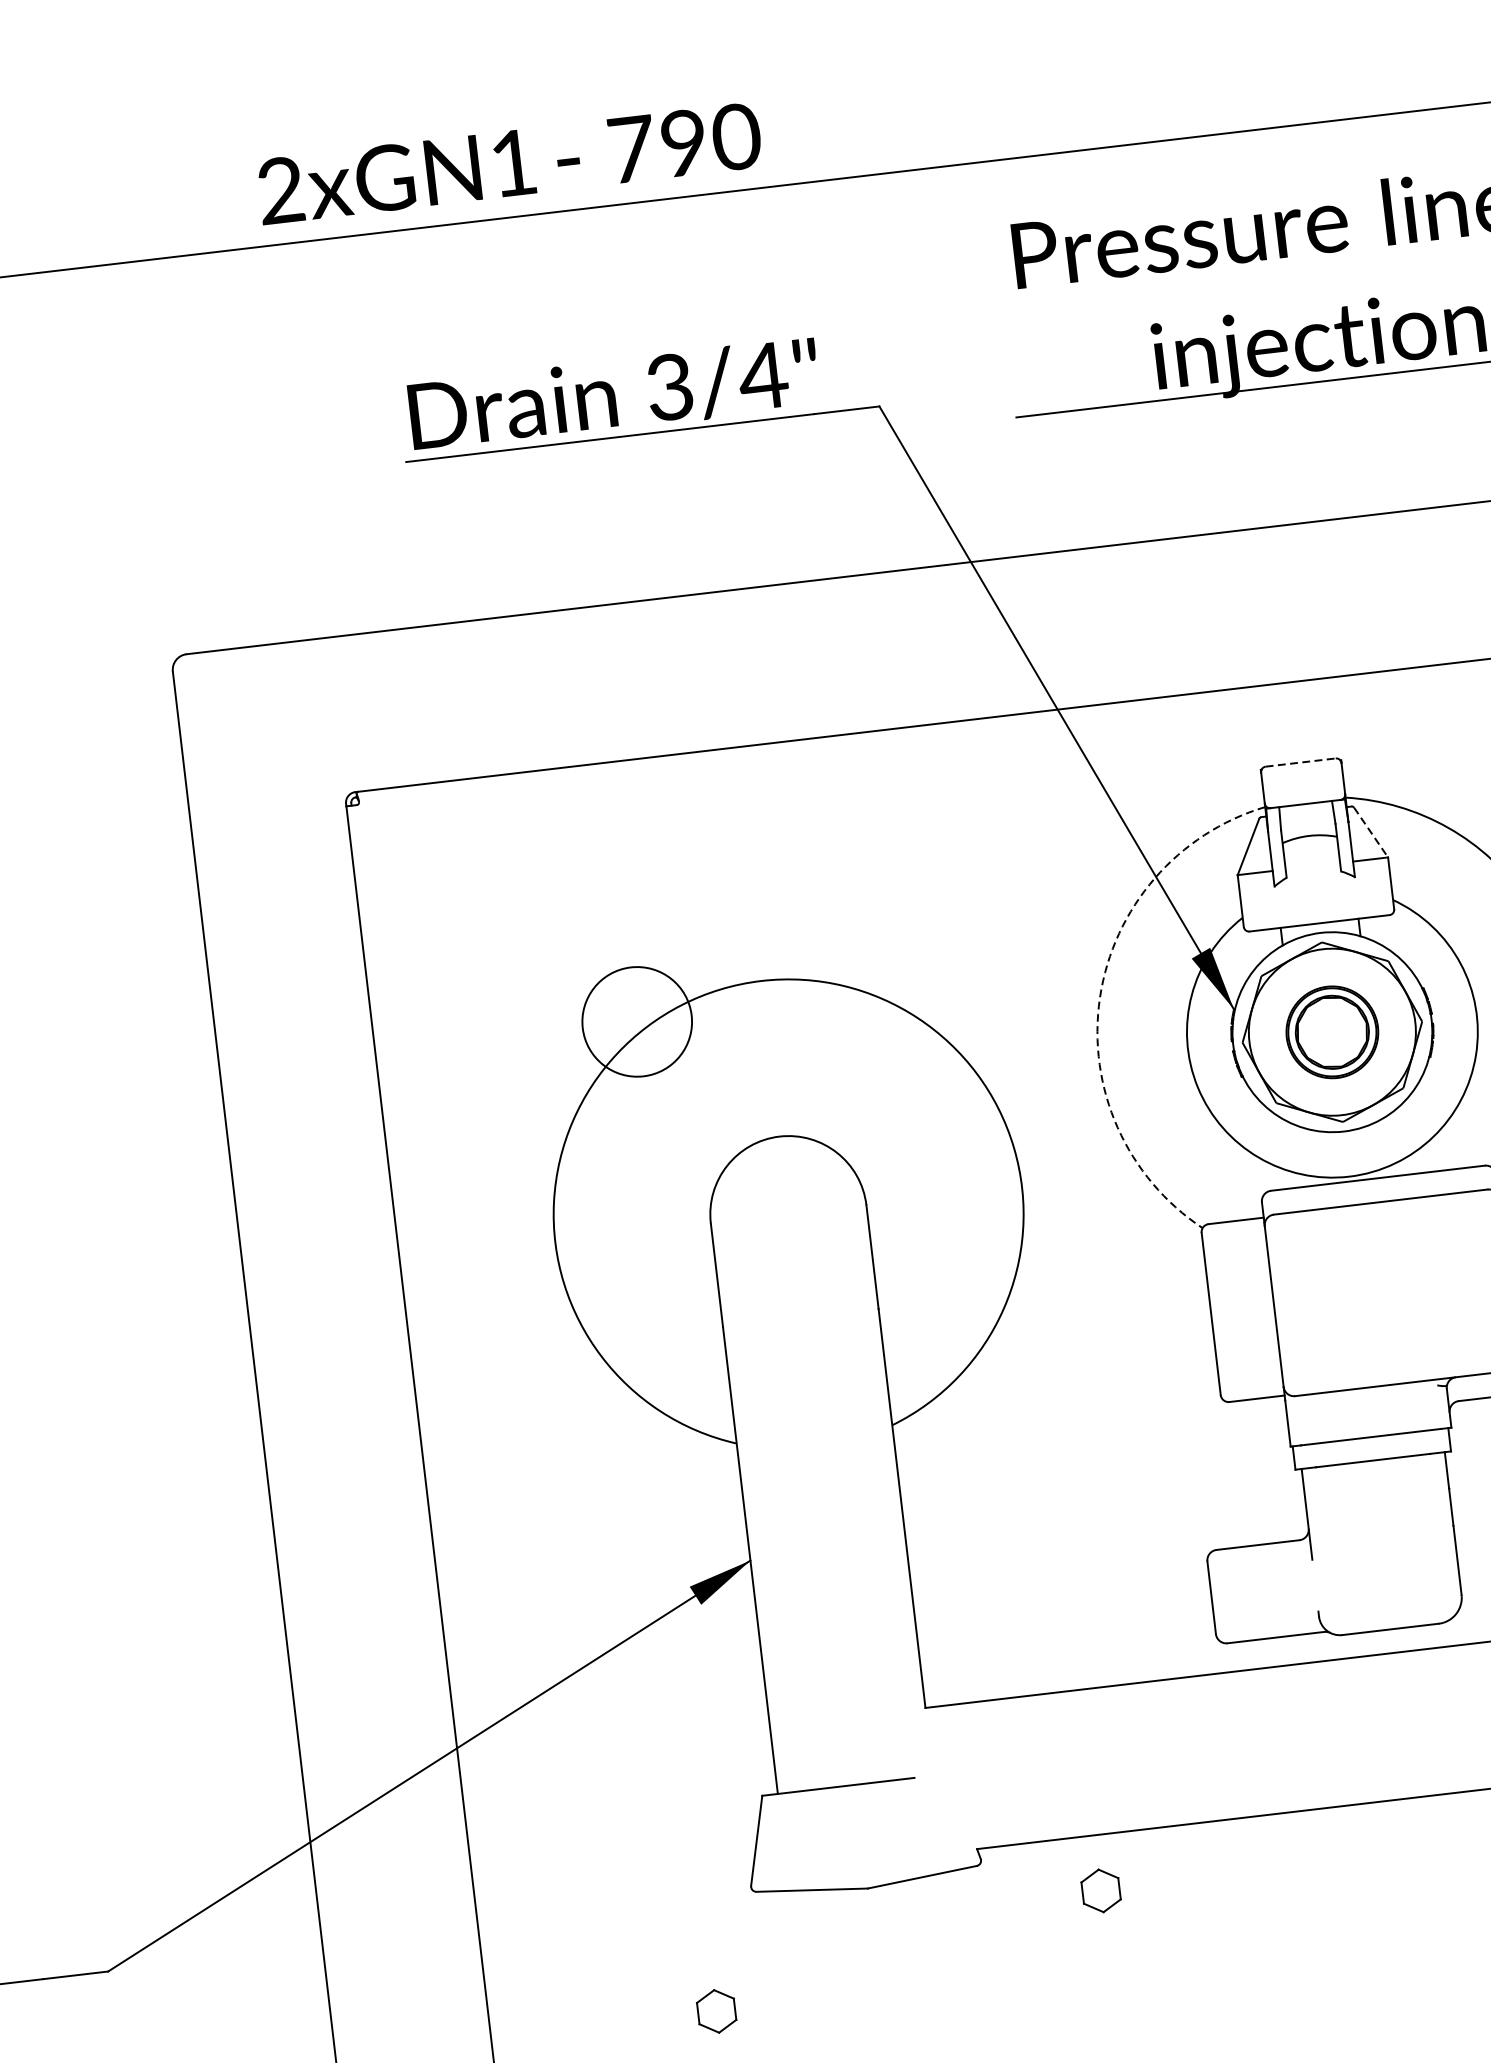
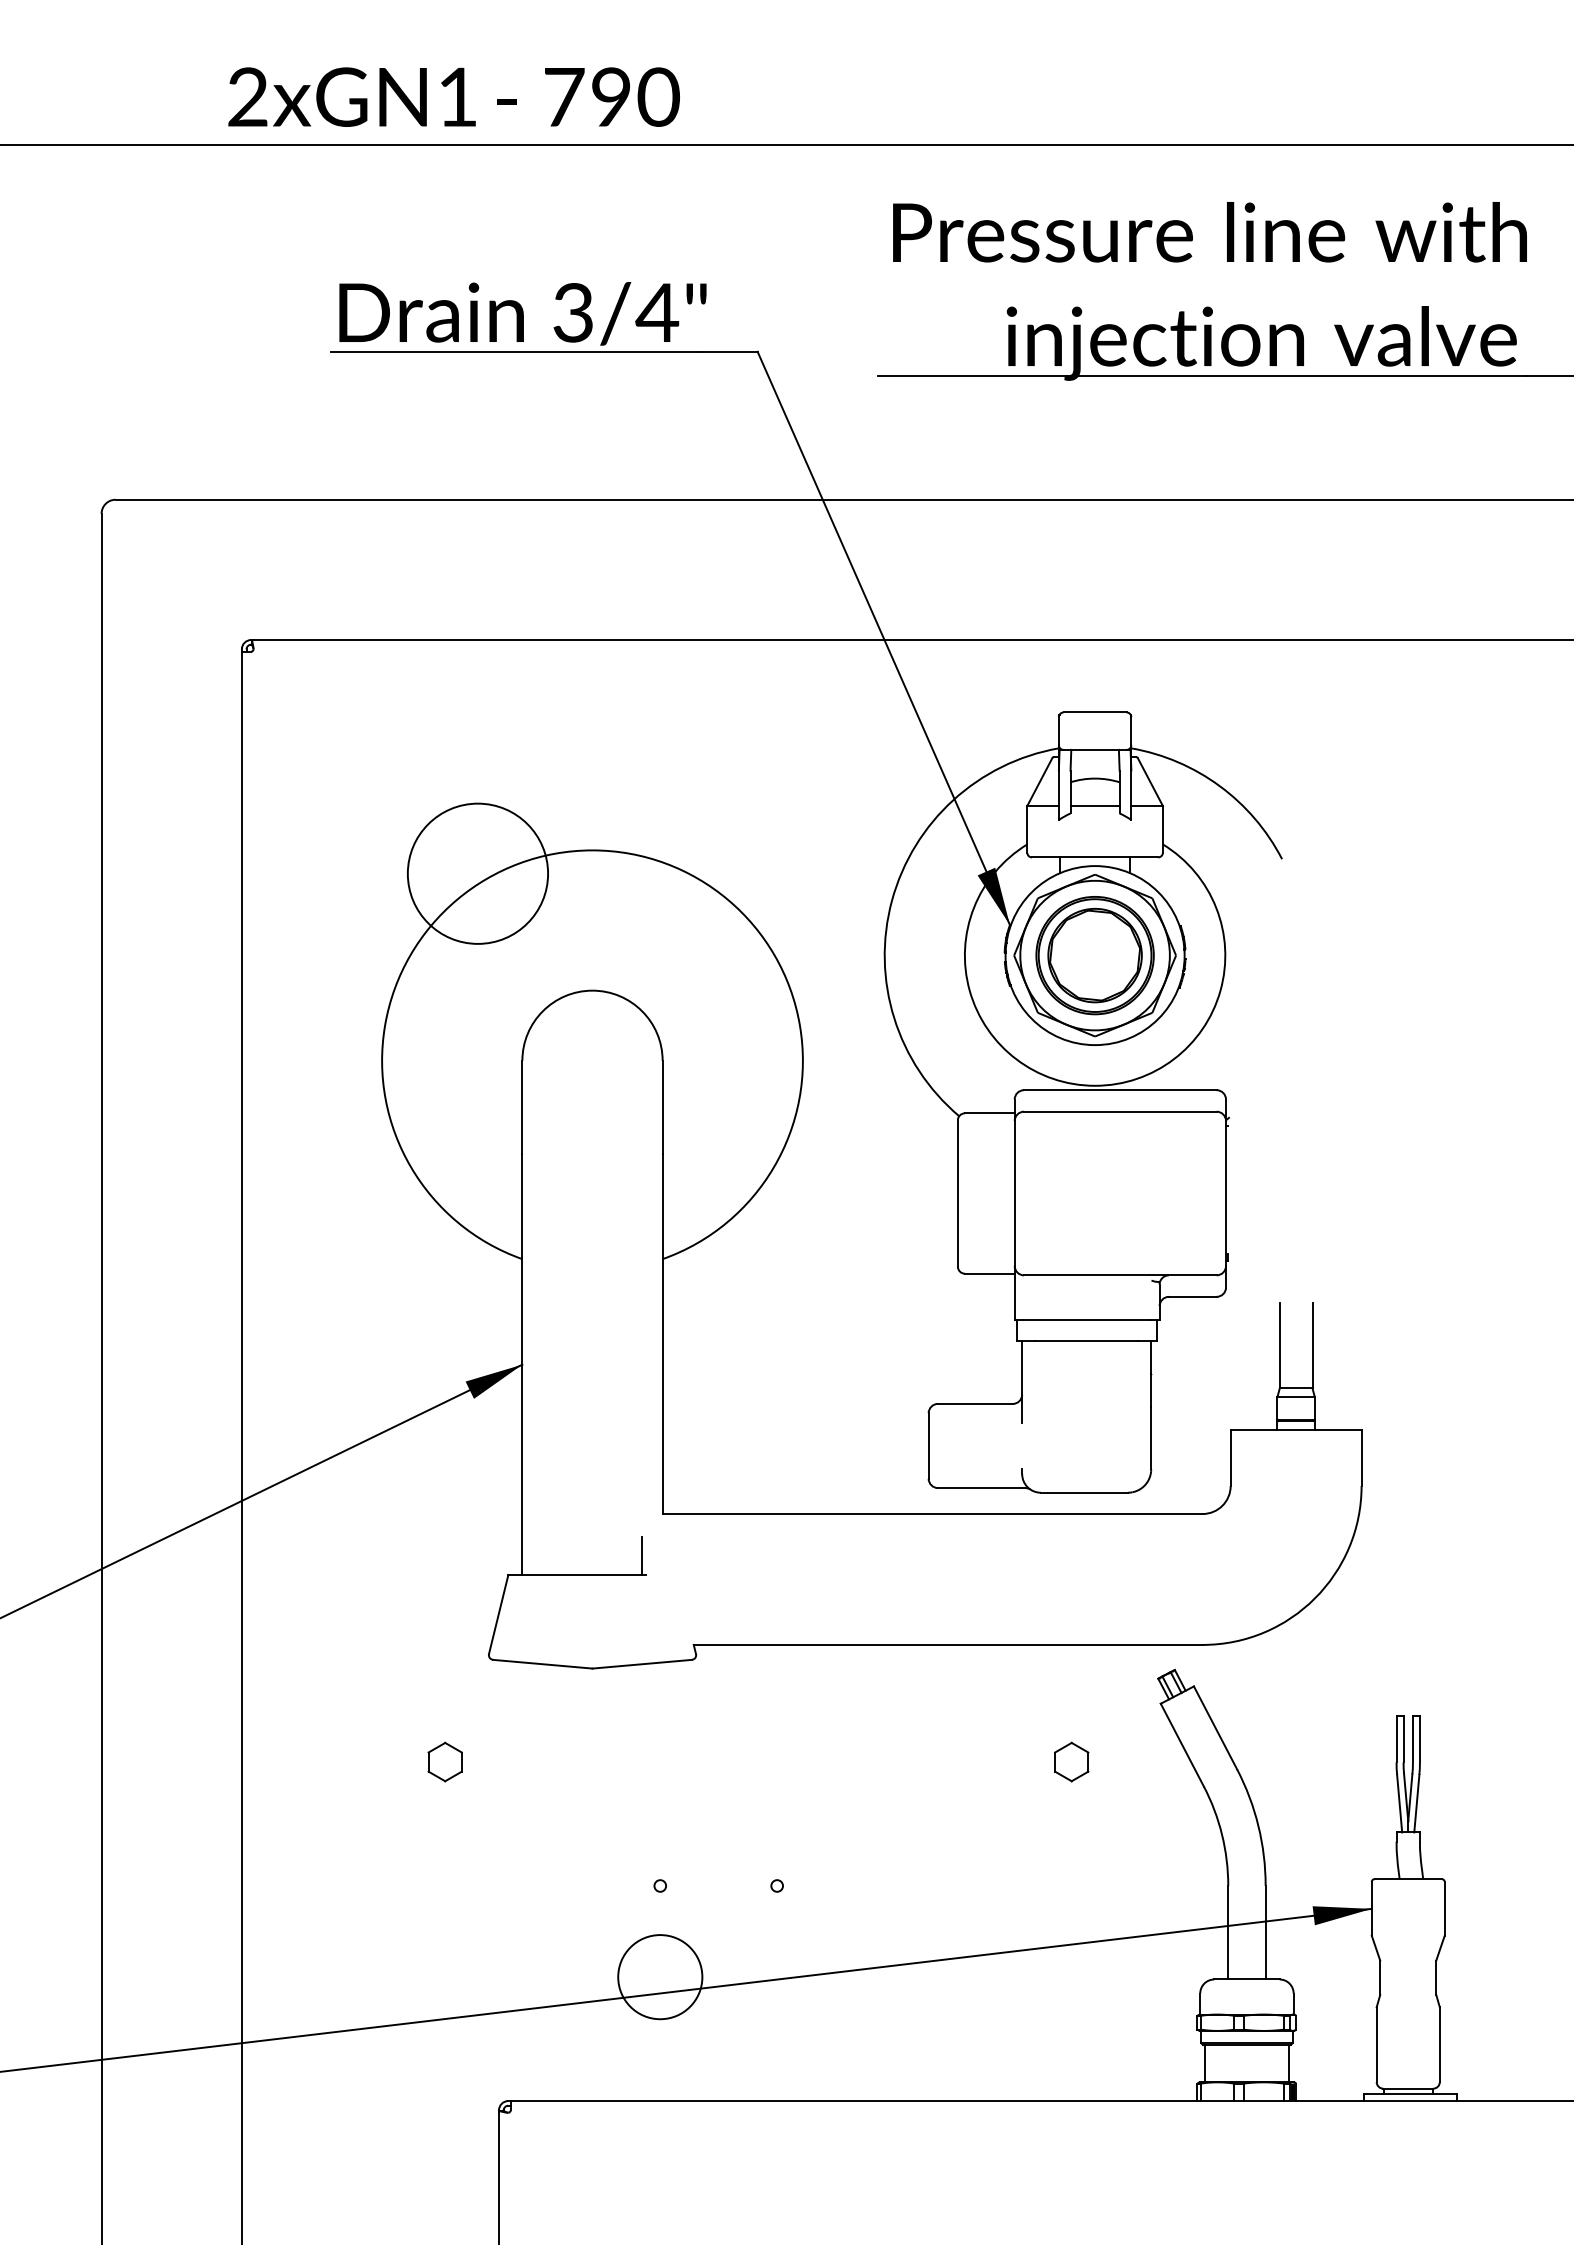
line: (1301, 762) -> (1095, 712), dashed -> solid
line: (1371, 833) -> (1150, 782), dashed -> solid
line: (1312, 865) -> (1094, 805), added
arc: (1100, 997) -> (892, 900), dashed -> solid
circle: (636, 1021) -> (477, 873), size x1.43
part: (1331, 1032) -> (1094, 955), size x1.43
line: (907, 1757) -> (641, 1556), added
part: (1100, 1890) -> (1071, 1761), moved

